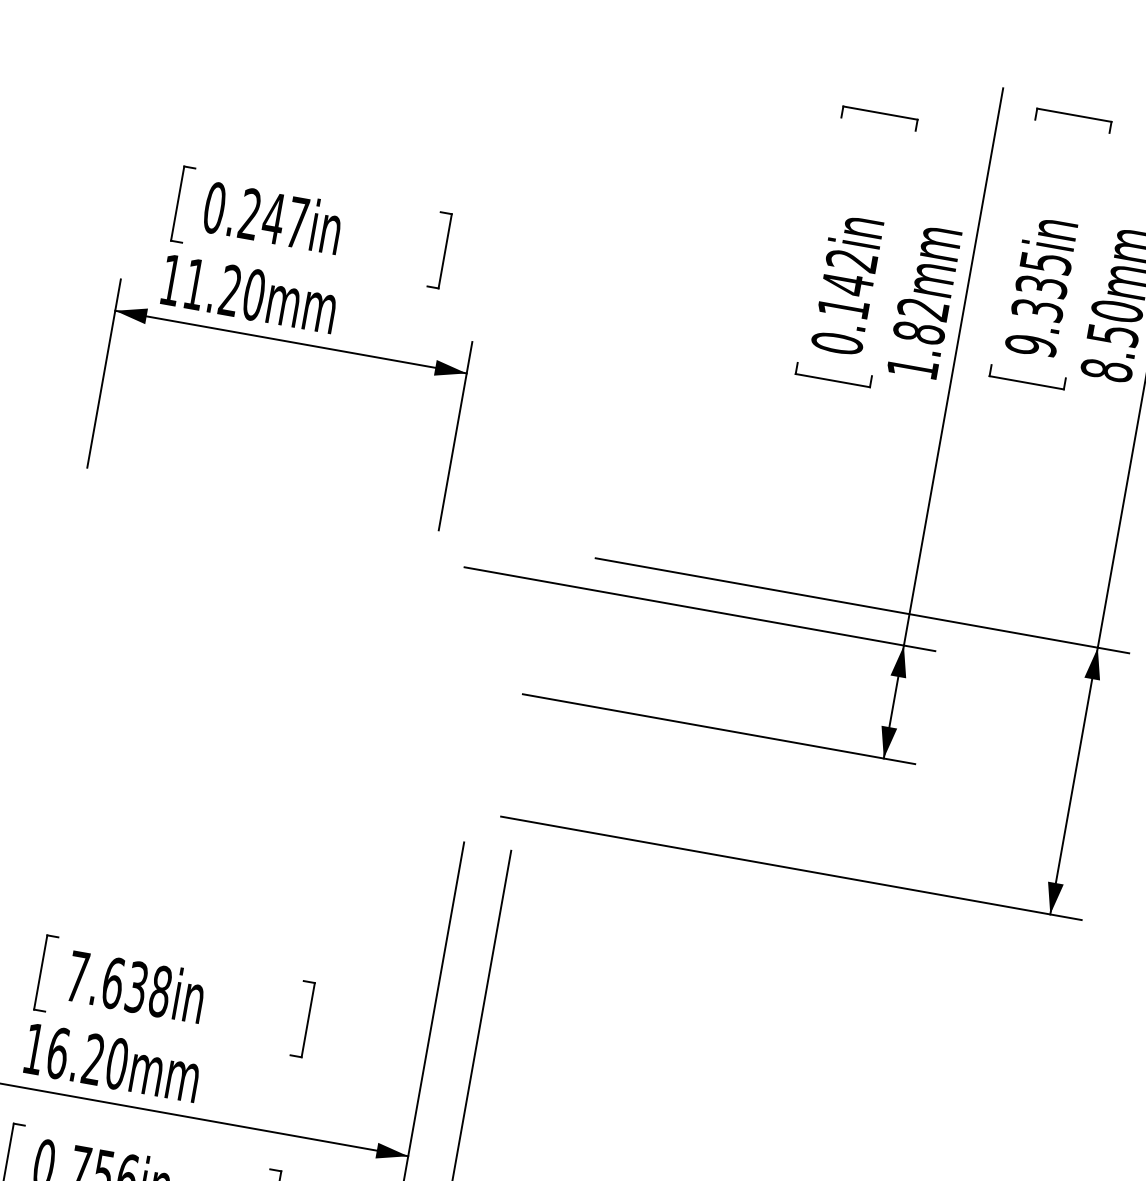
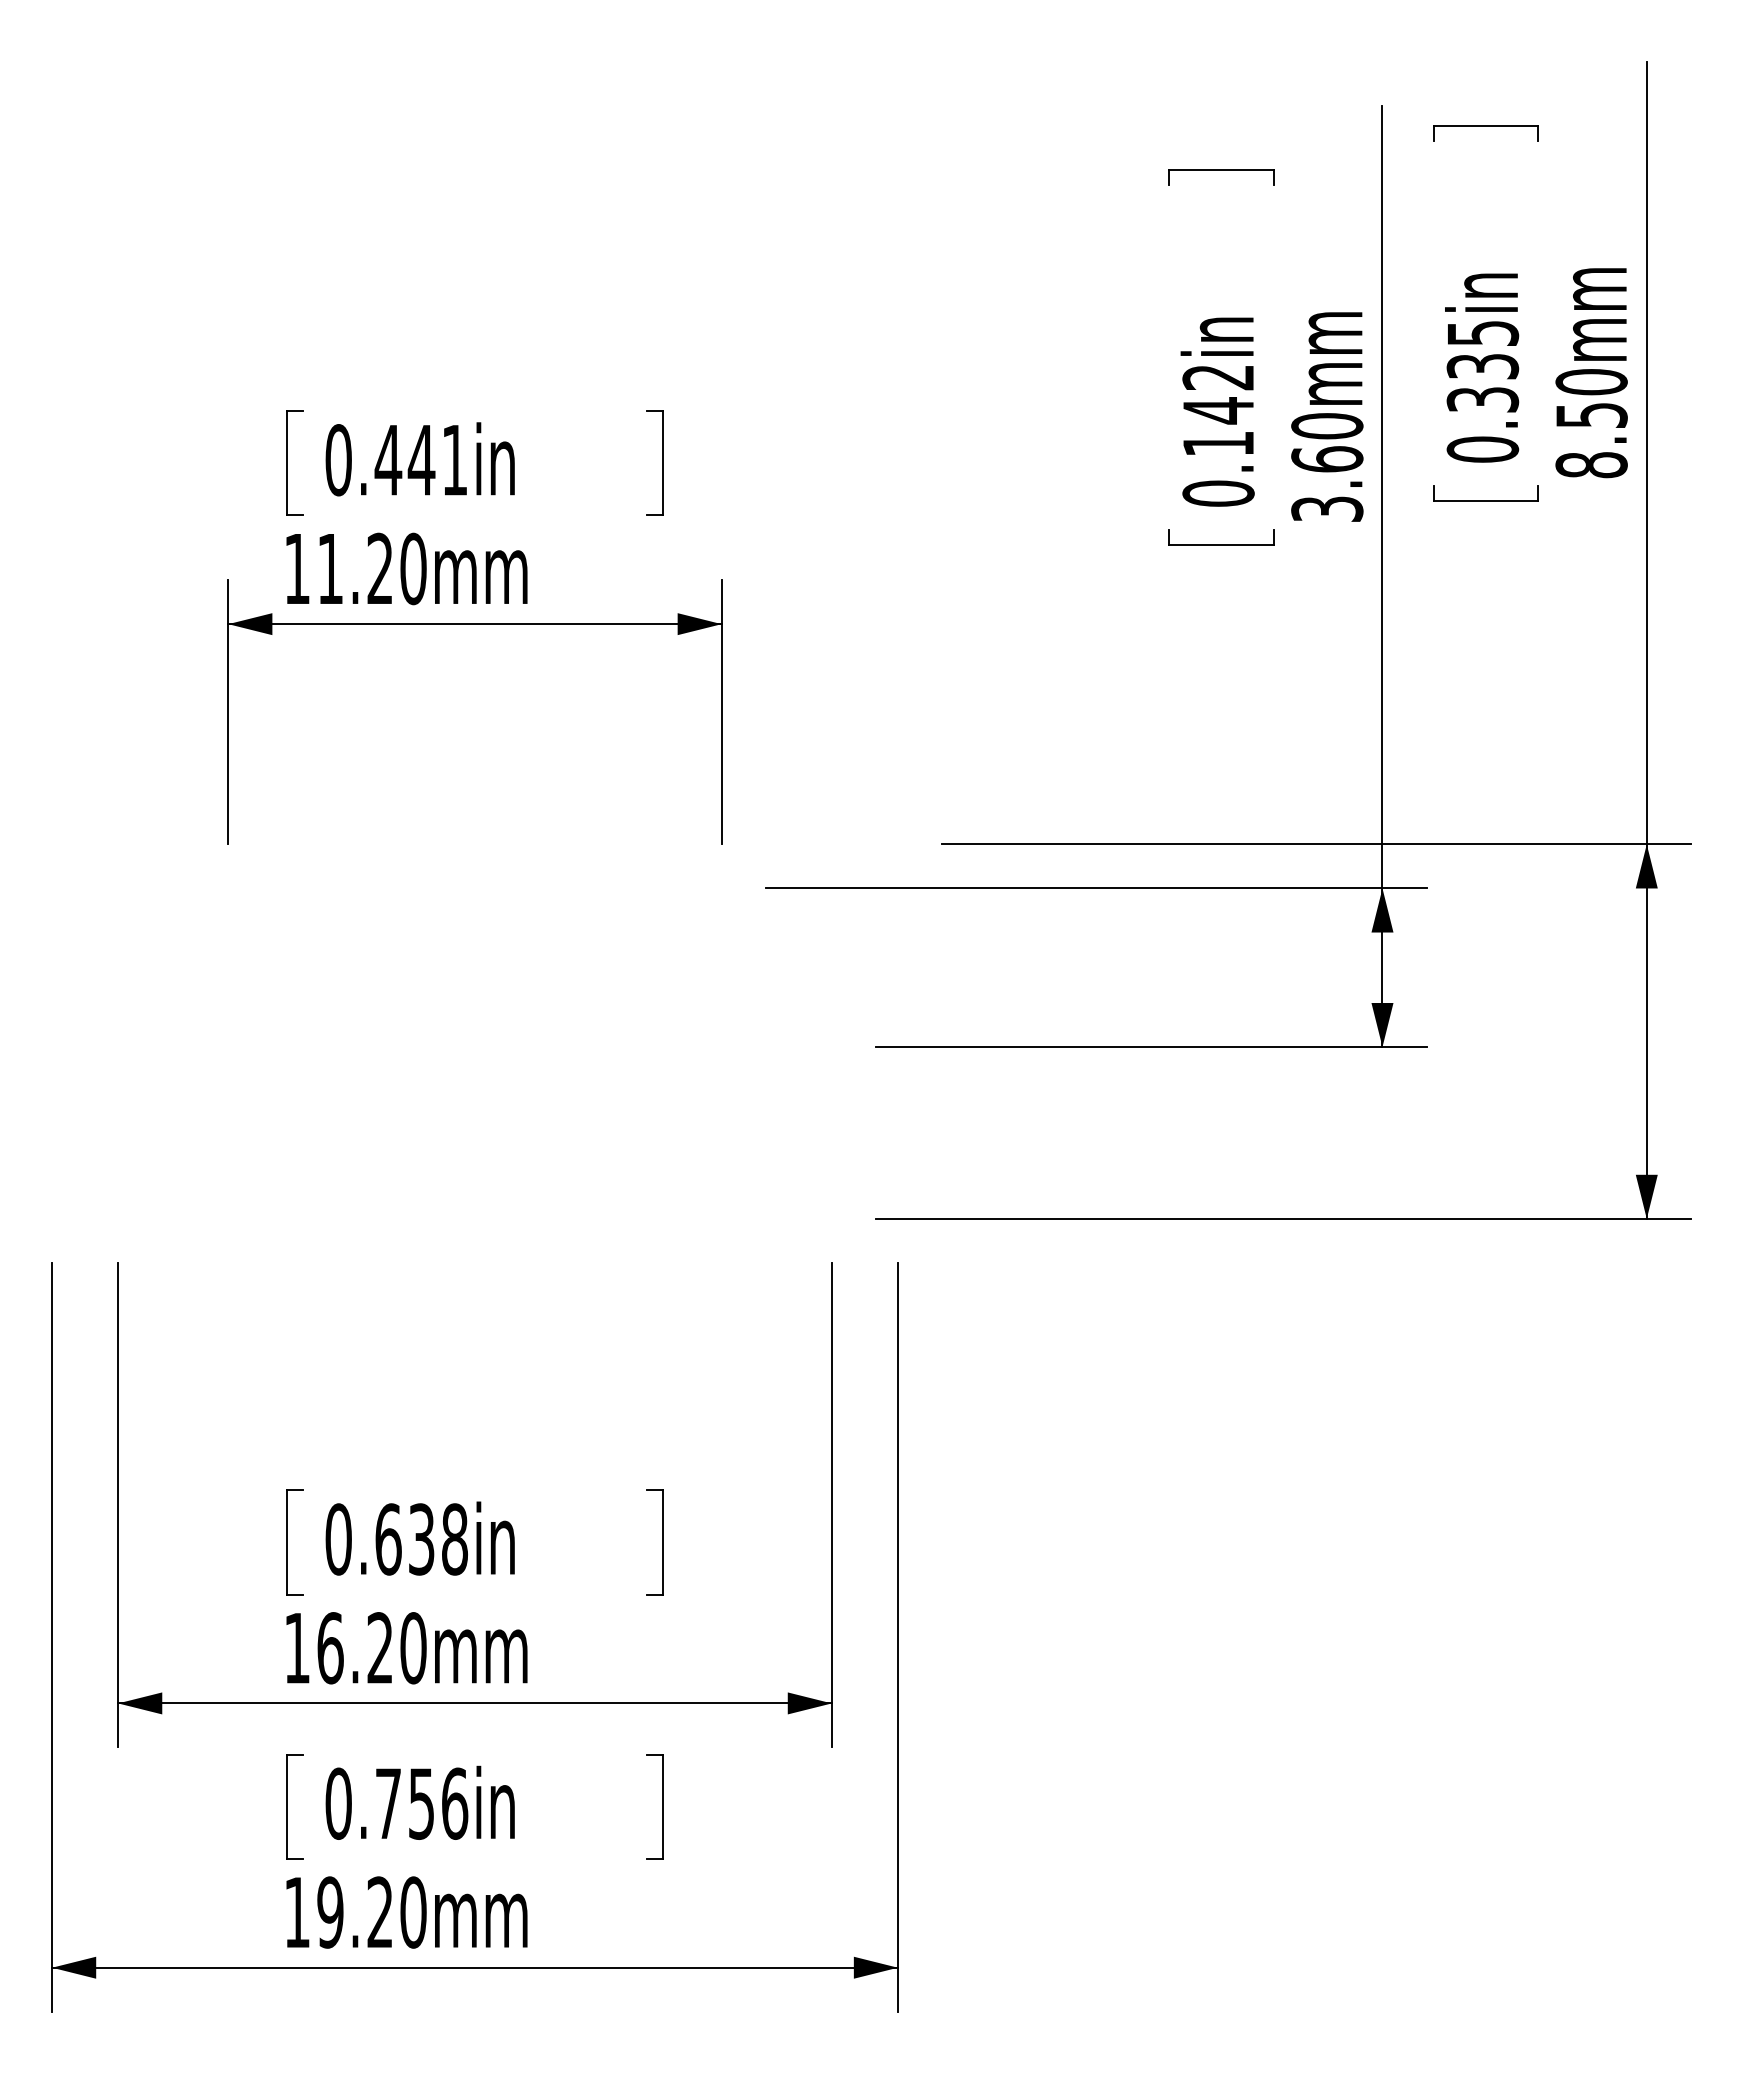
text: (273, 217) -> (420, 459), 0.247in -> 0.441in
text: (918, 338) -> (1327, 467), 1.82mm -> 3.60mm
text: (1030, 345) -> (1482, 449), 9.335in -> 0.335in
text: (77, 976) -> (338, 1539), 7.638in -> 0.638in

